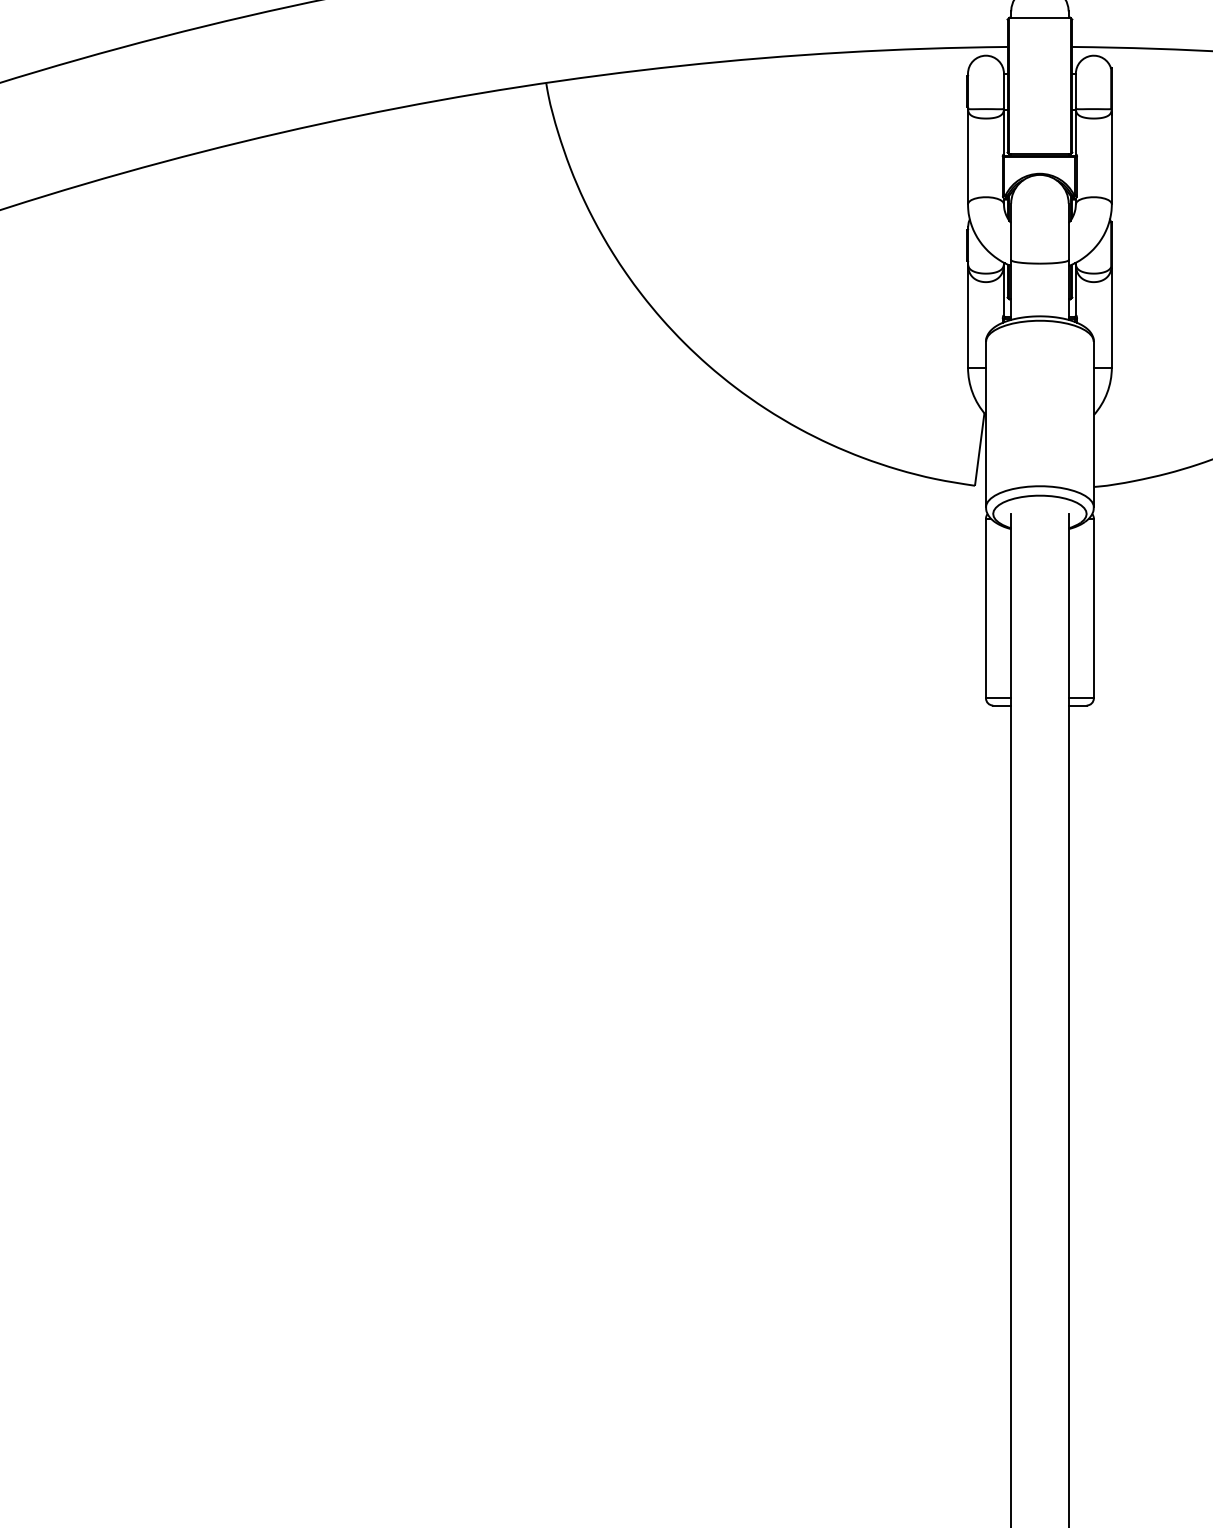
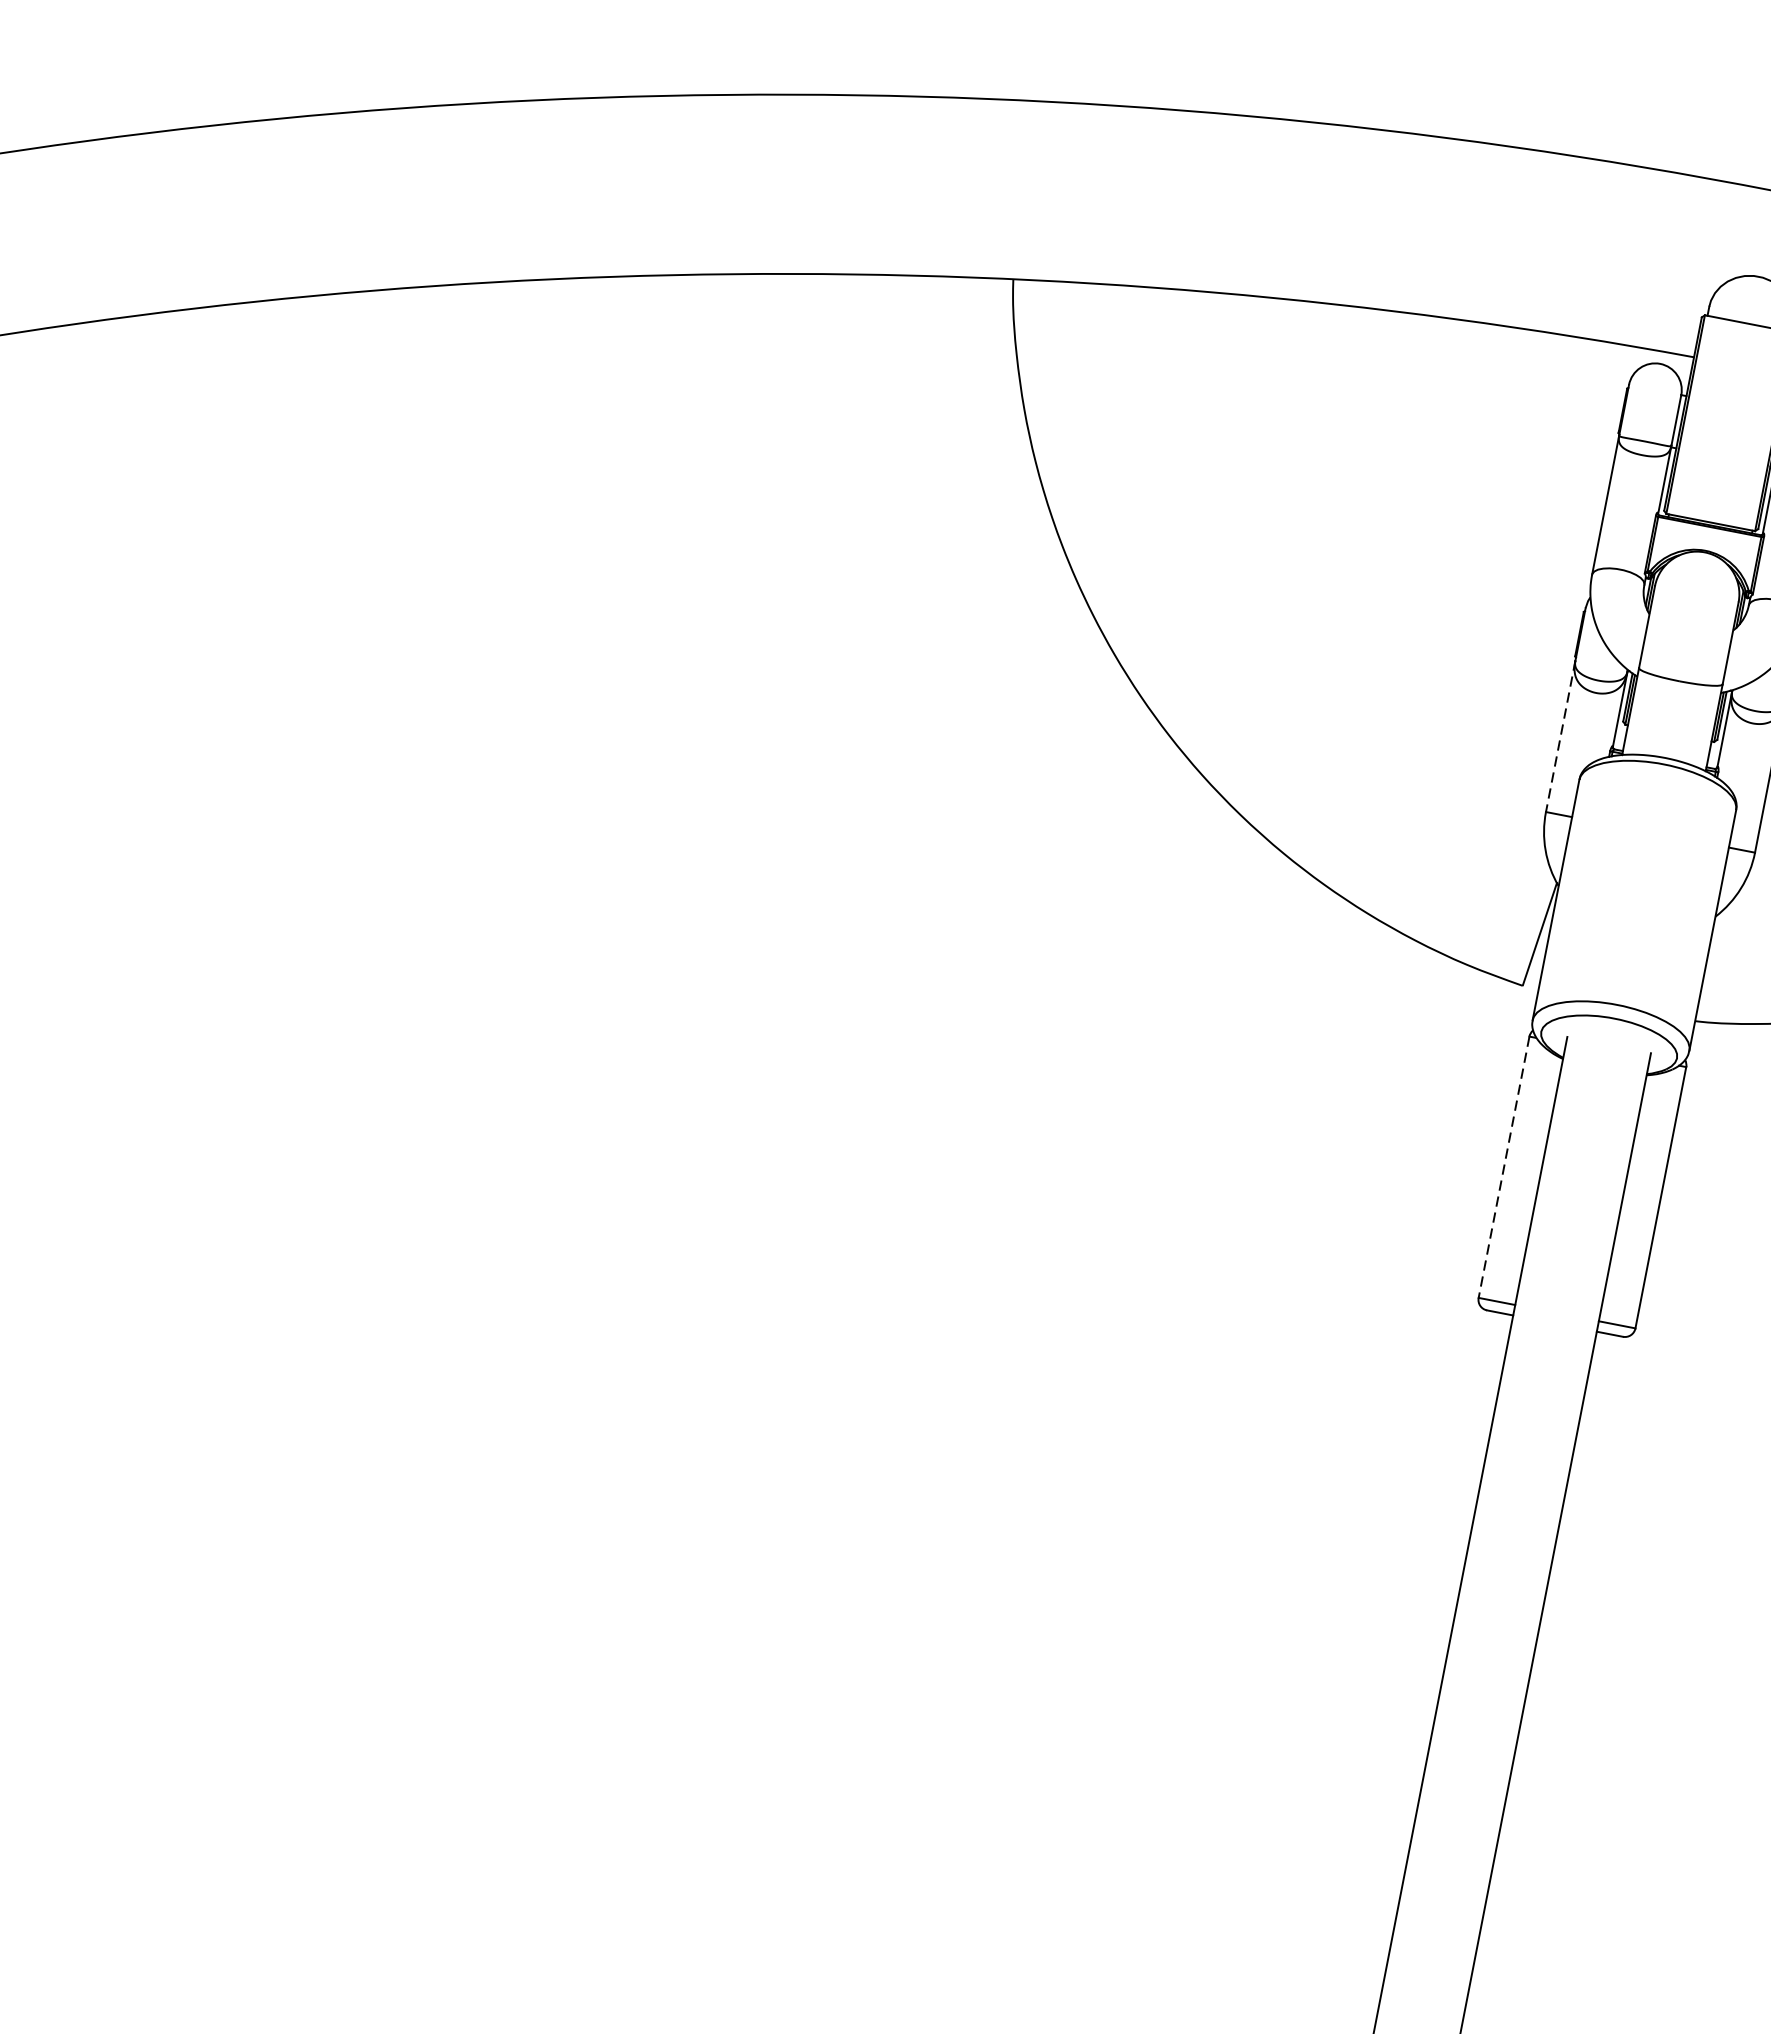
line: (968, 315) -> (1561, 736), solid -> dashed
line: (986, 608) -> (1504, 1167), solid -> dashed

